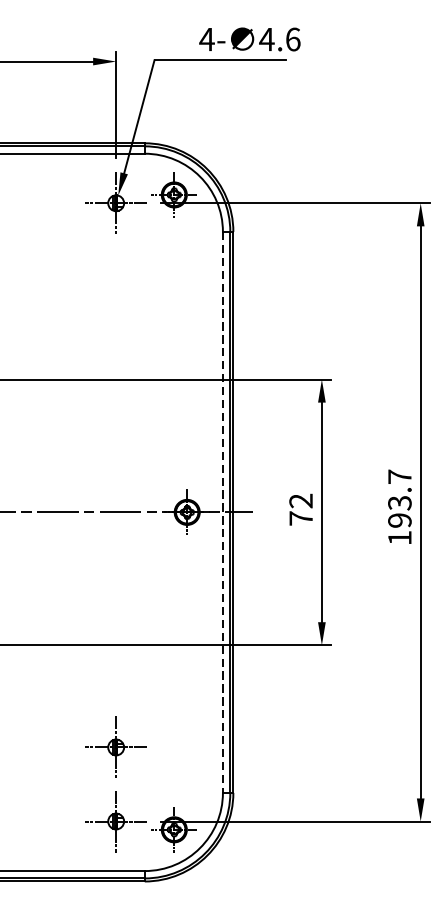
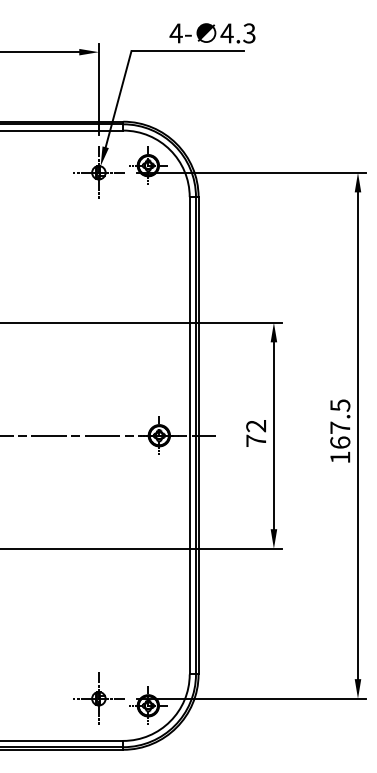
text: (293, 39) -> (249, 33), 4.6 -> 4.3
text: (400, 497) -> (340, 423), 193.7 -> 167.5
line: (222, 512) -> (189, 435), dashed -> solid
part: (115, 747) -> (98, 635), removed

